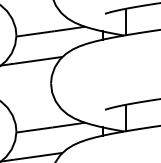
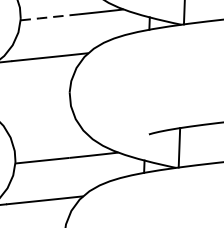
line: (35, 33) -> (49, 16), solid -> dashed

